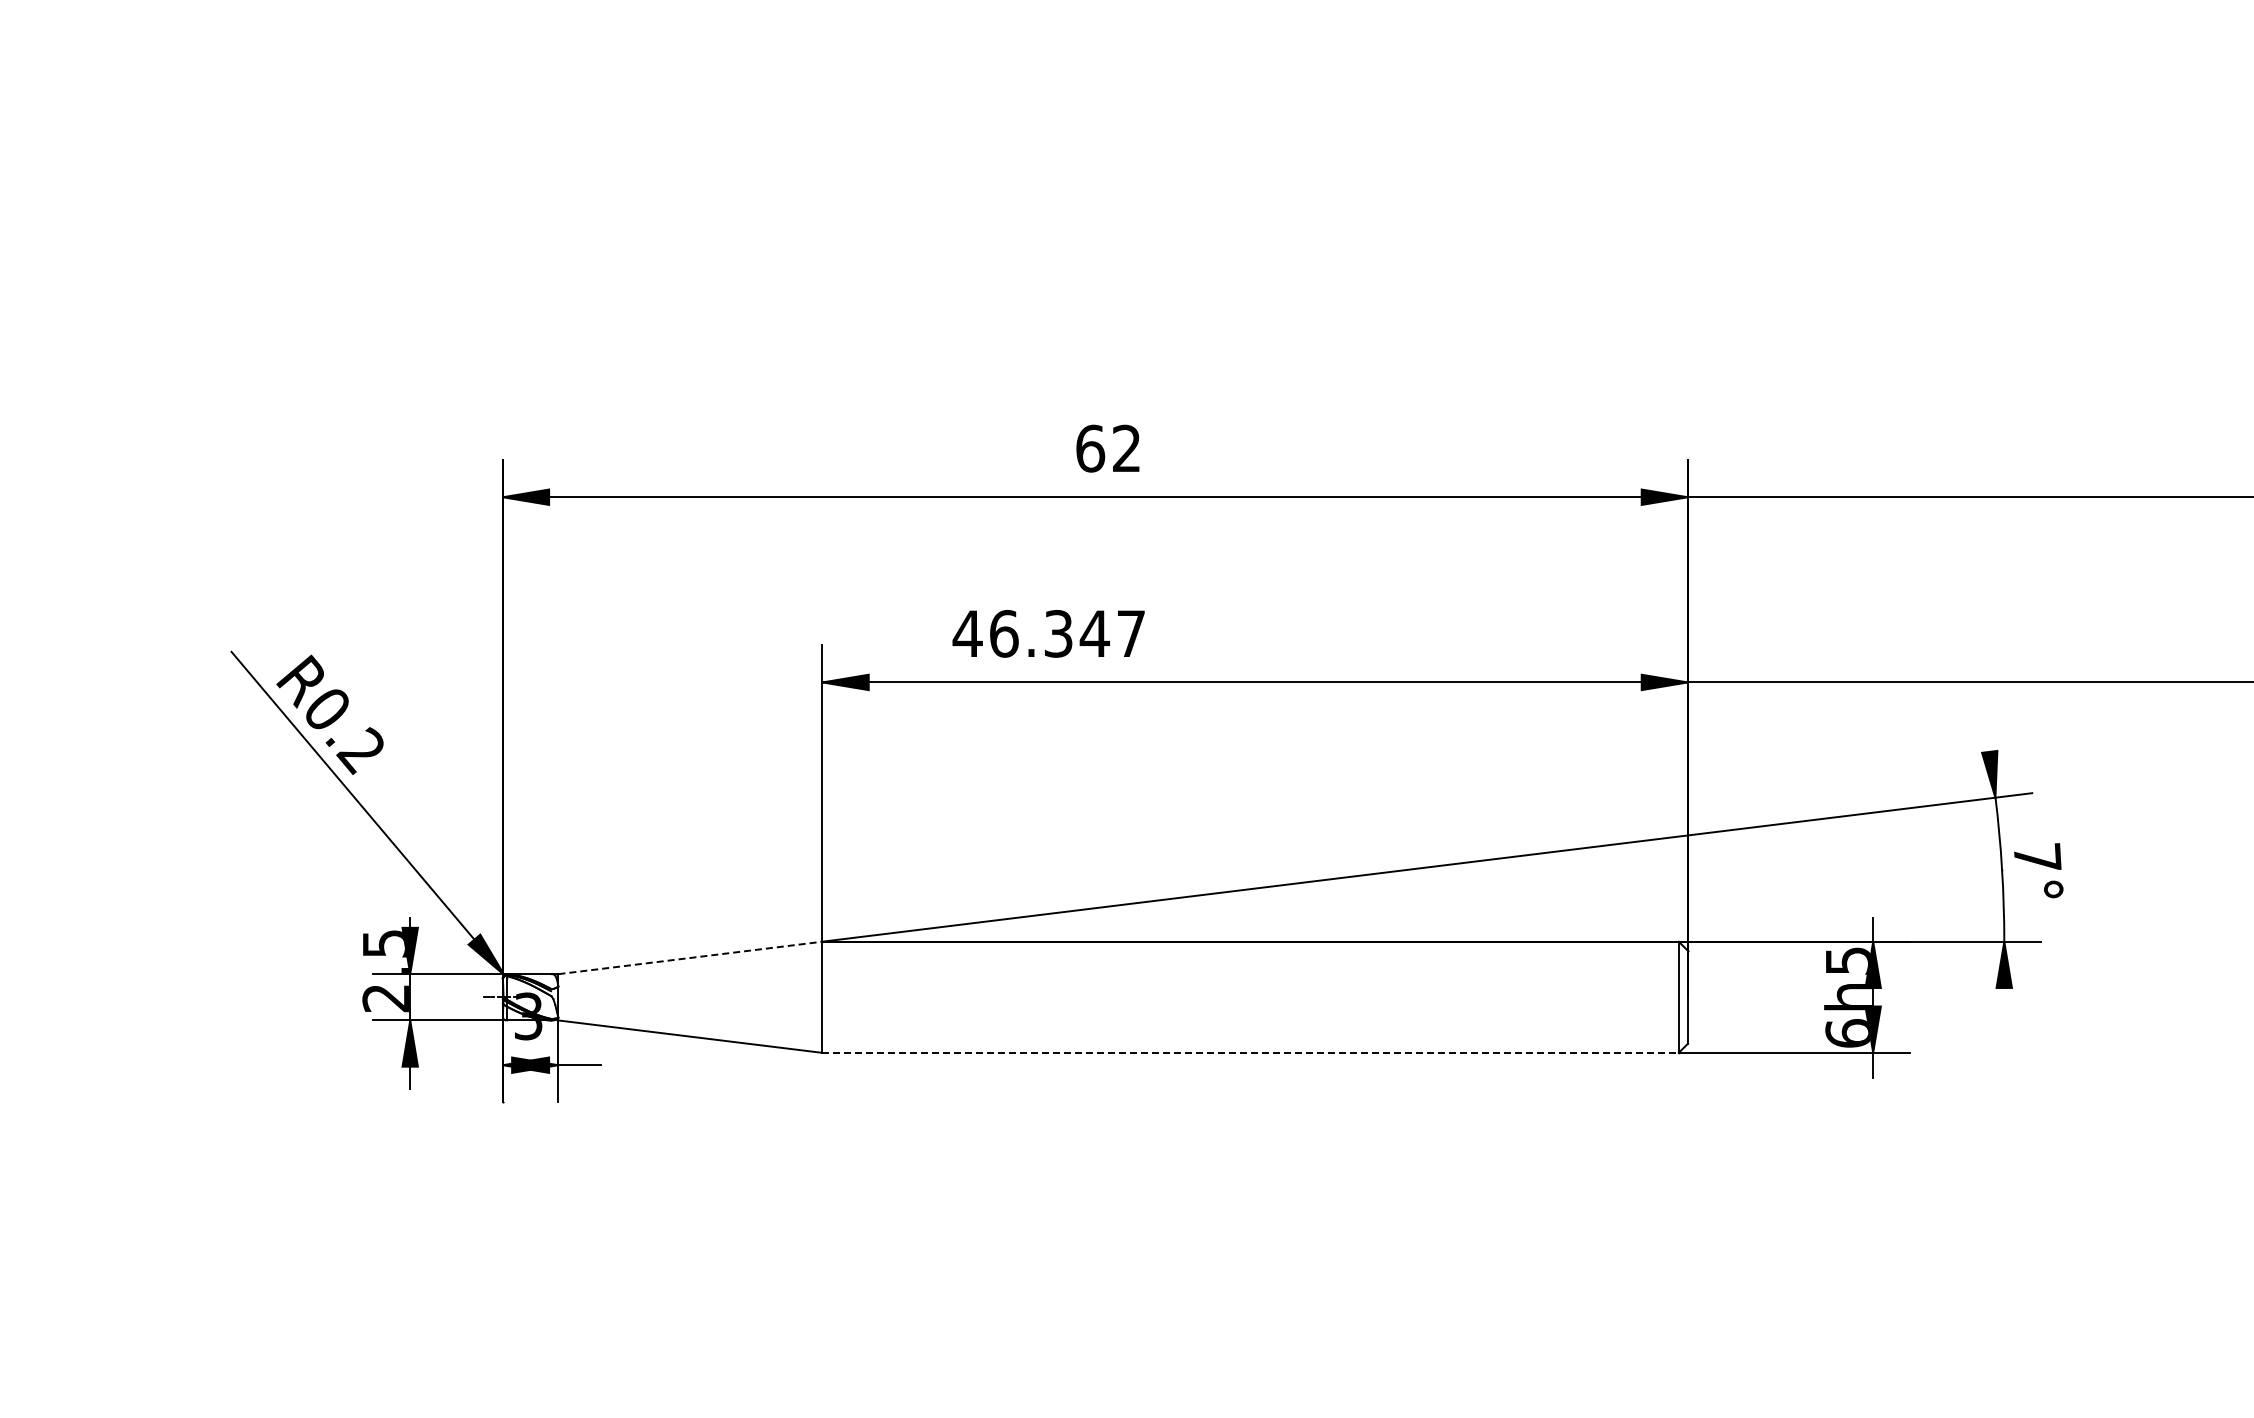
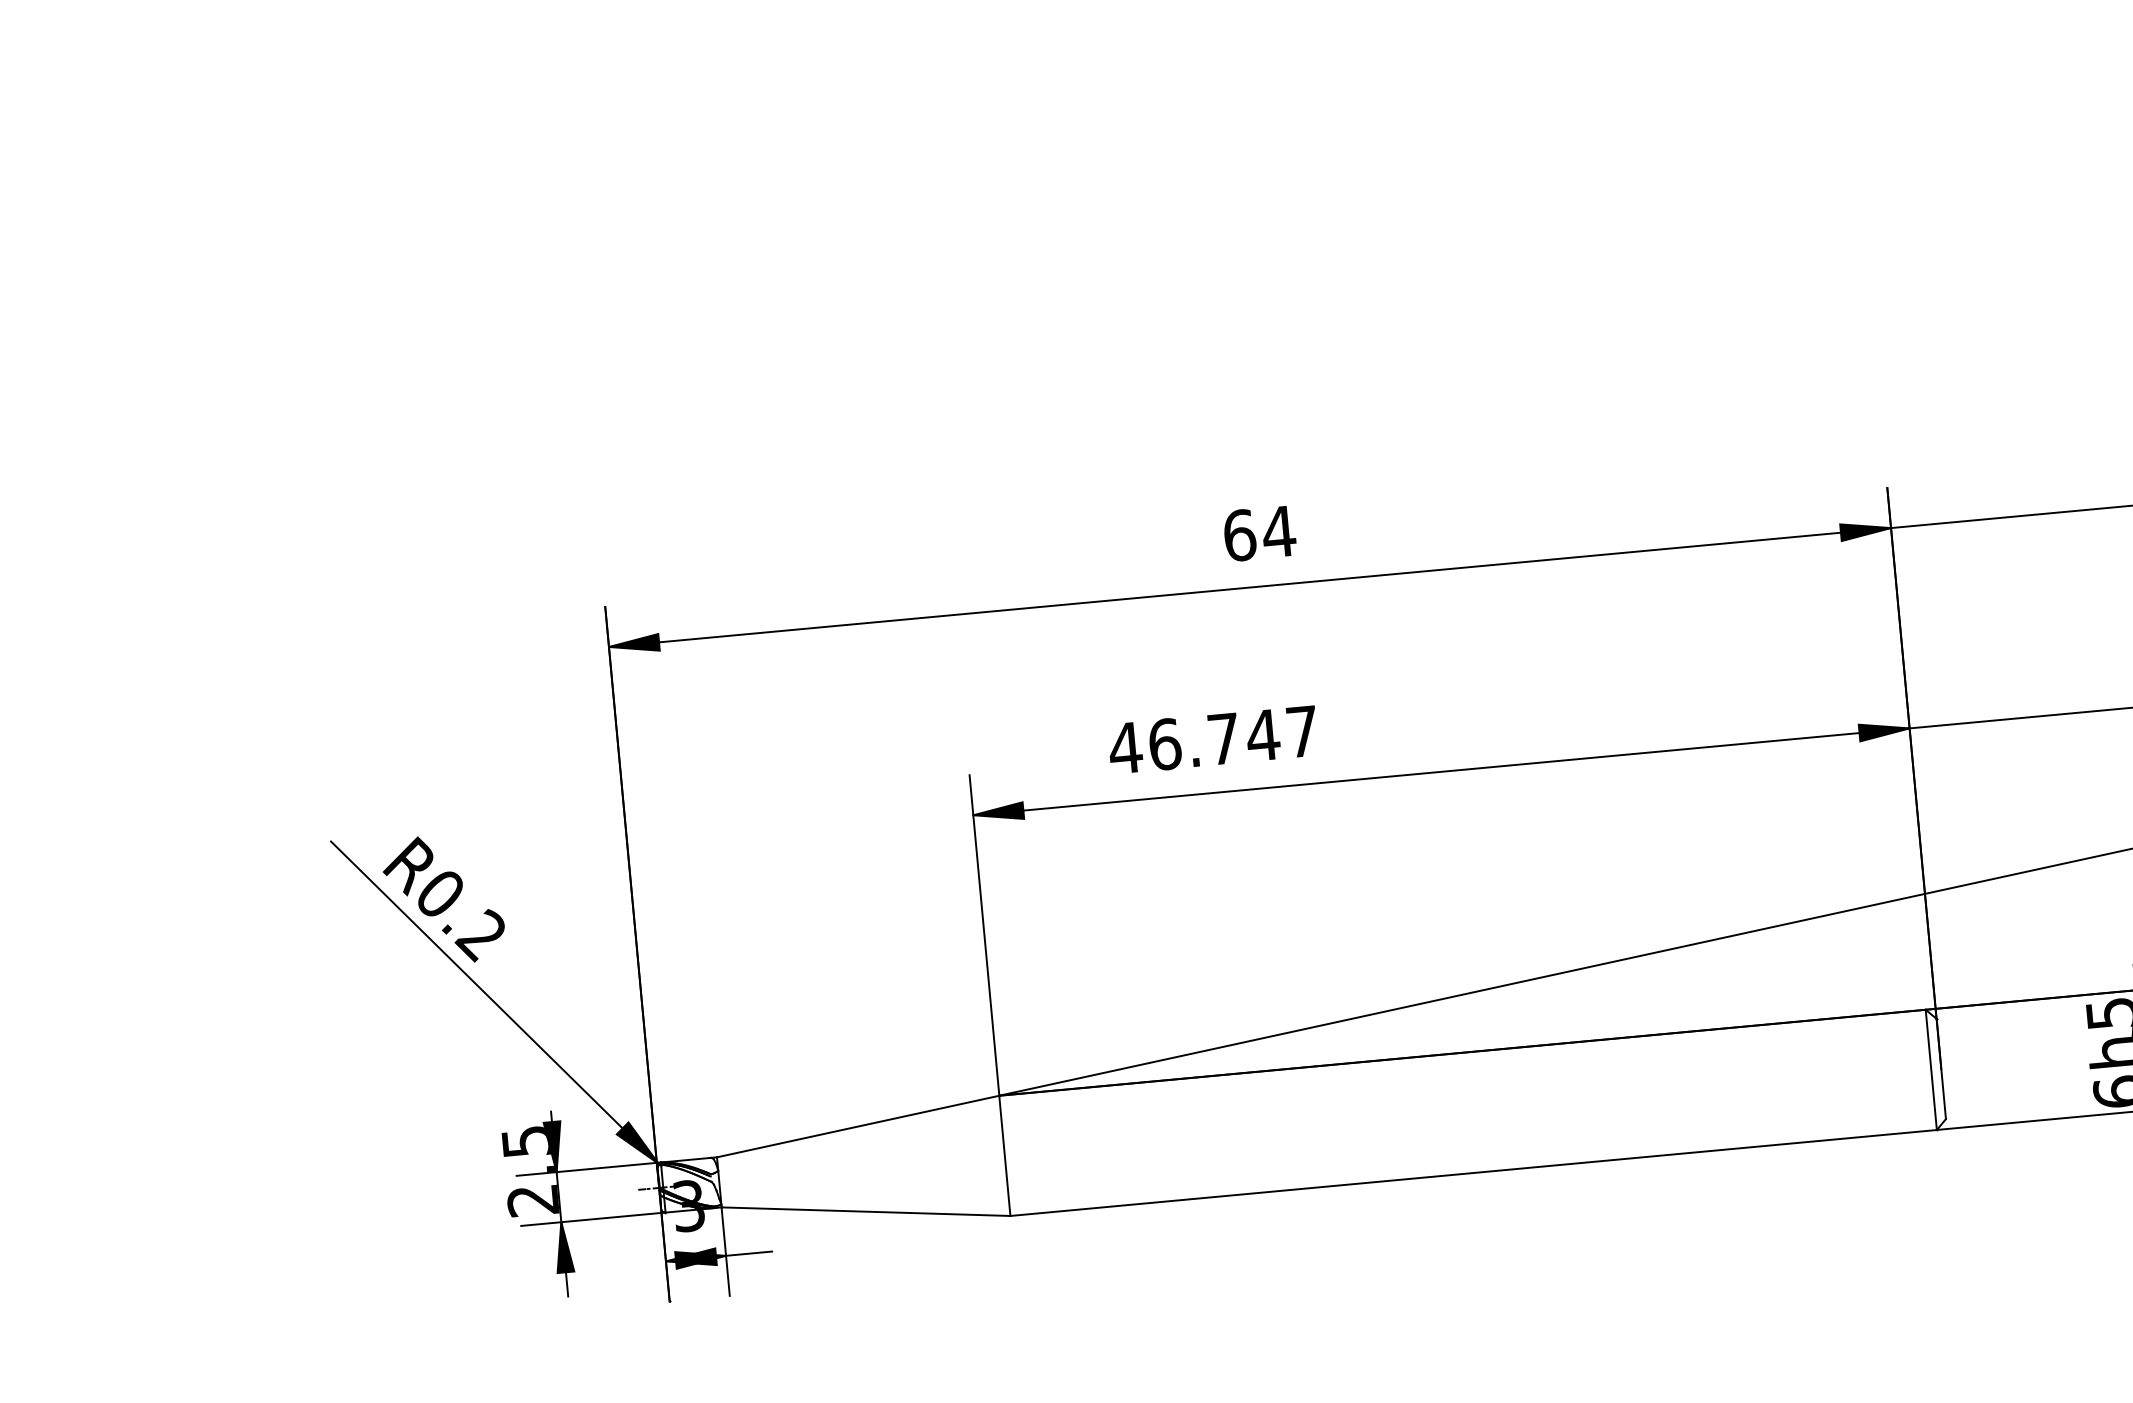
text: (1126, 447) -> (1278, 530), 62 -> 64
text: (1058, 633) -> (1223, 738), 46.347 -> 46.747
line: (690, 957) -> (858, 1126), dashed -> solid
line: (1251, 1052) -> (1474, 1172), dashed -> solid

